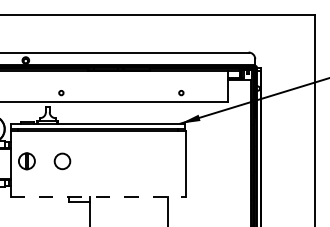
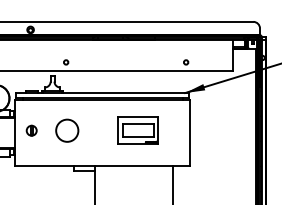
part: (26, 161) -> (31, 130), size x0.62
circle: (62, 161) -> (67, 130), size x1.43
part: (133, 161) -> (138, 130), added
line: (98, 196) -> (103, 165), dashed -> solid

